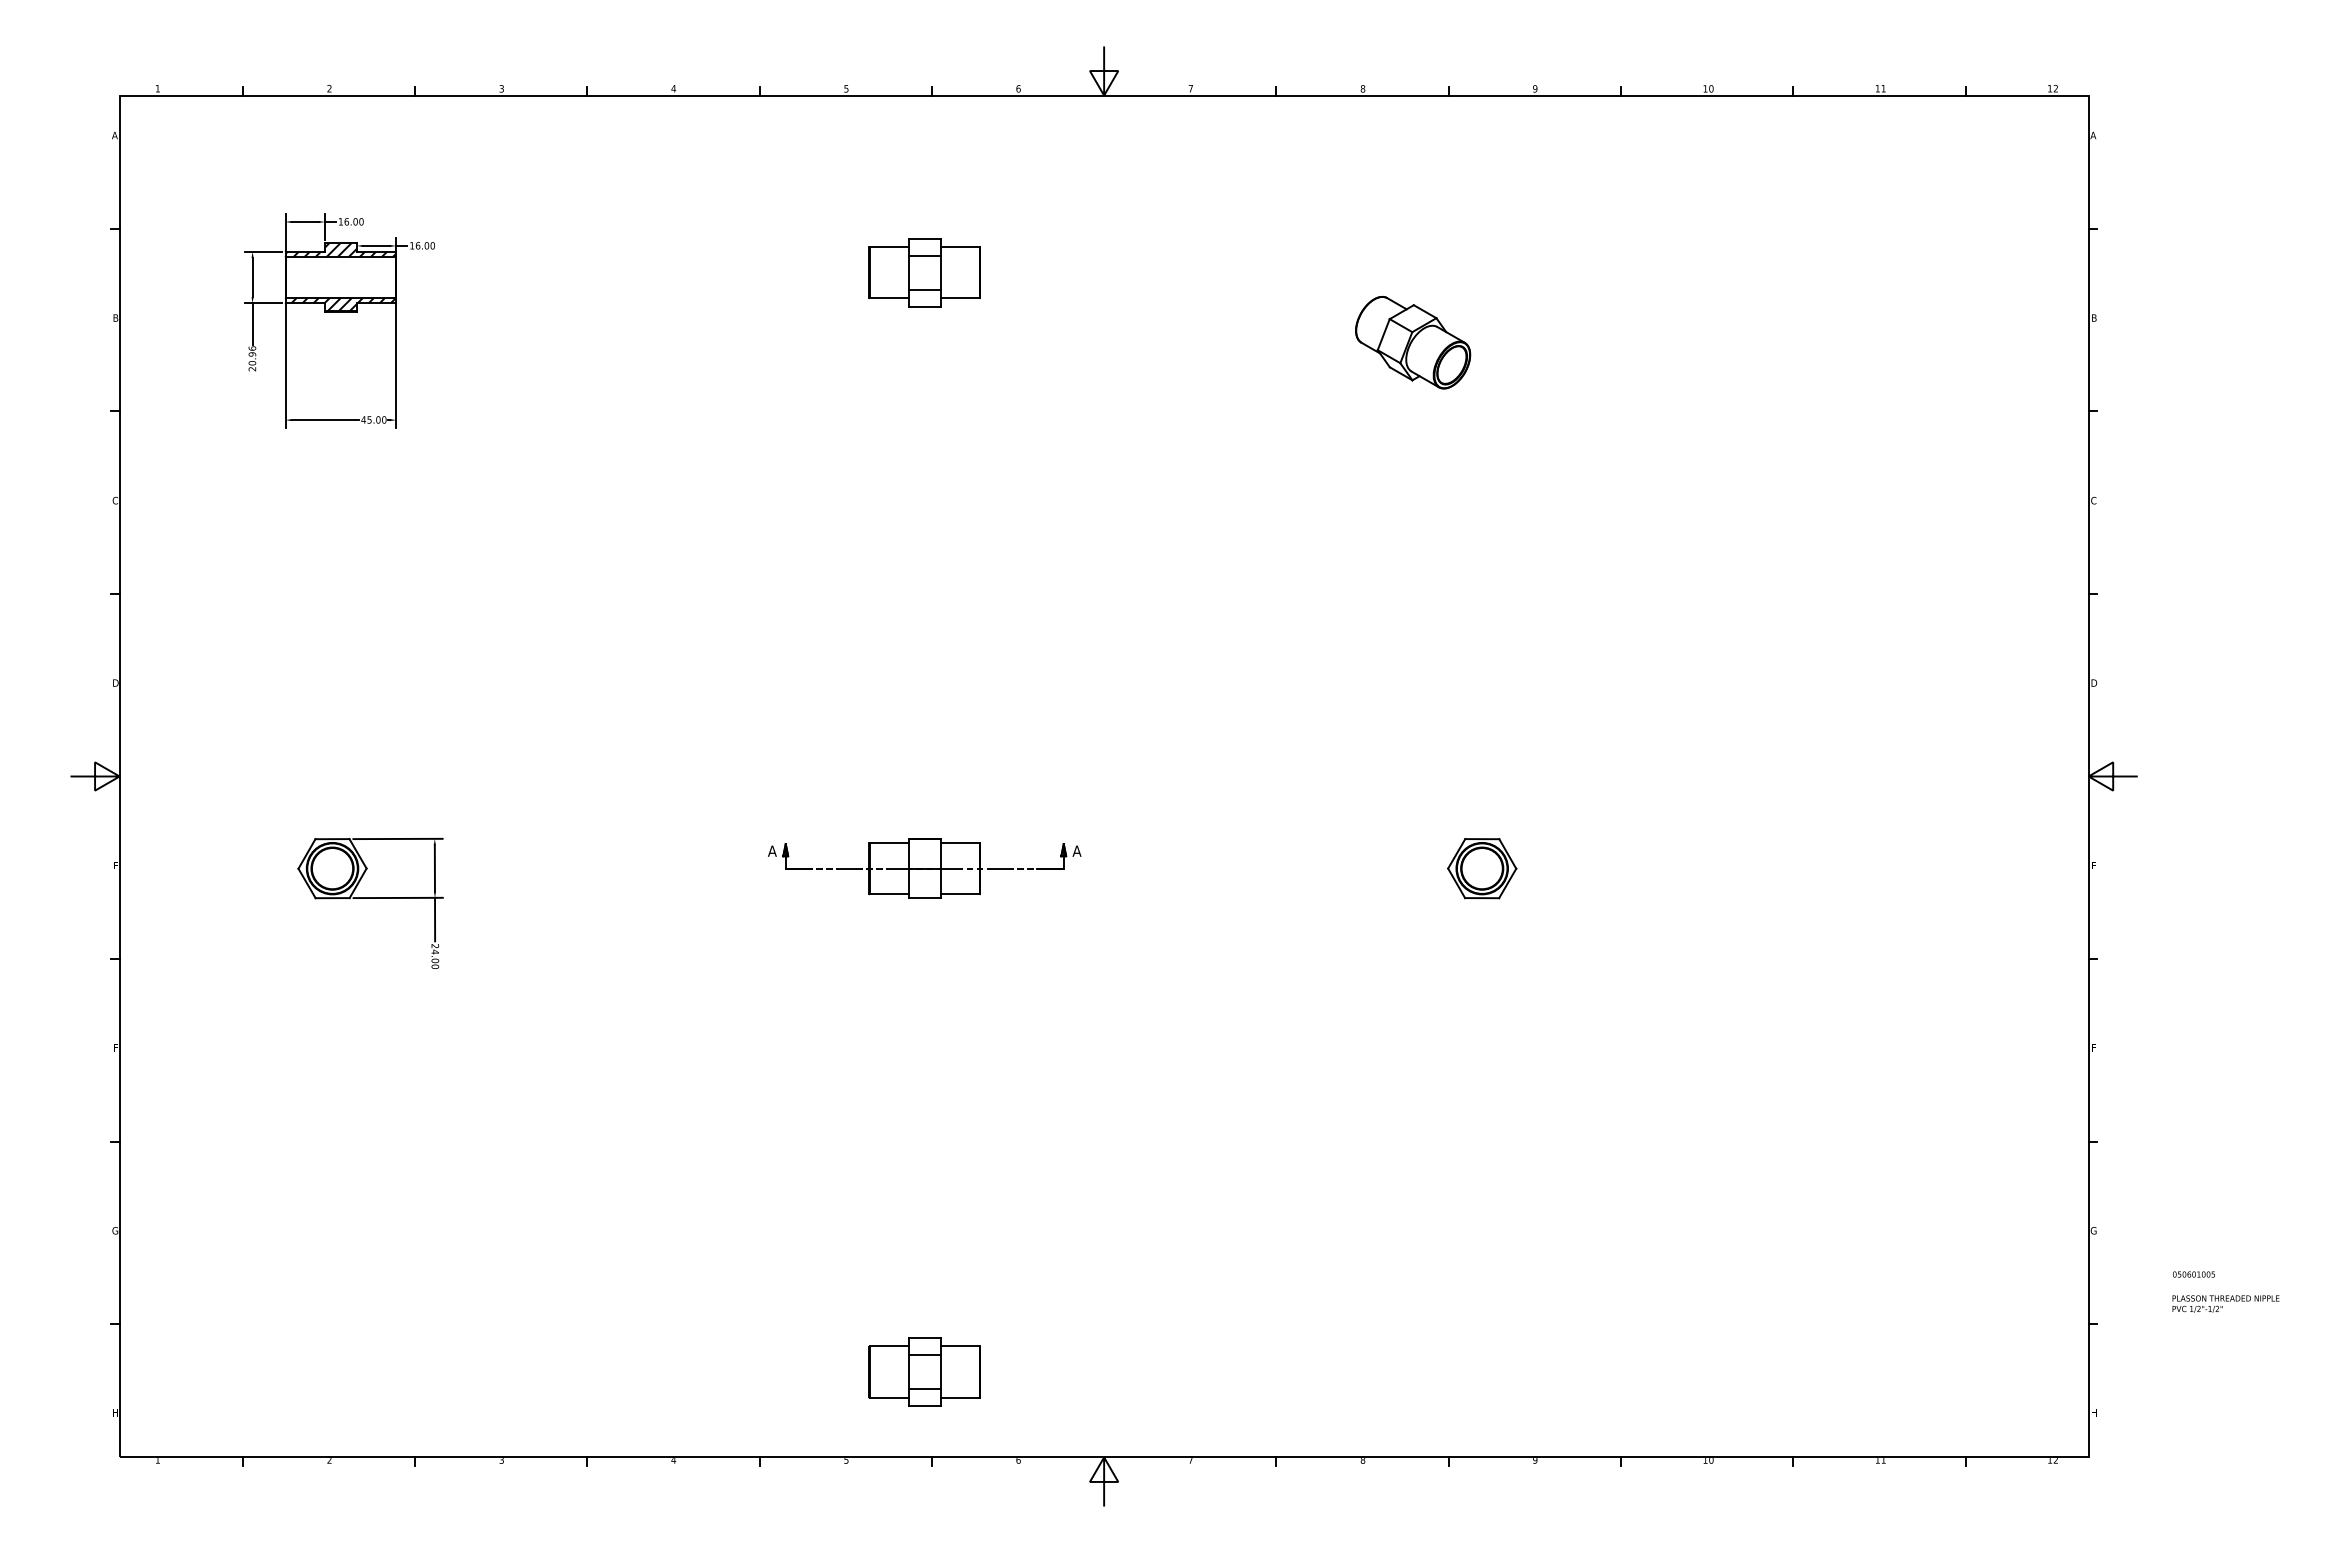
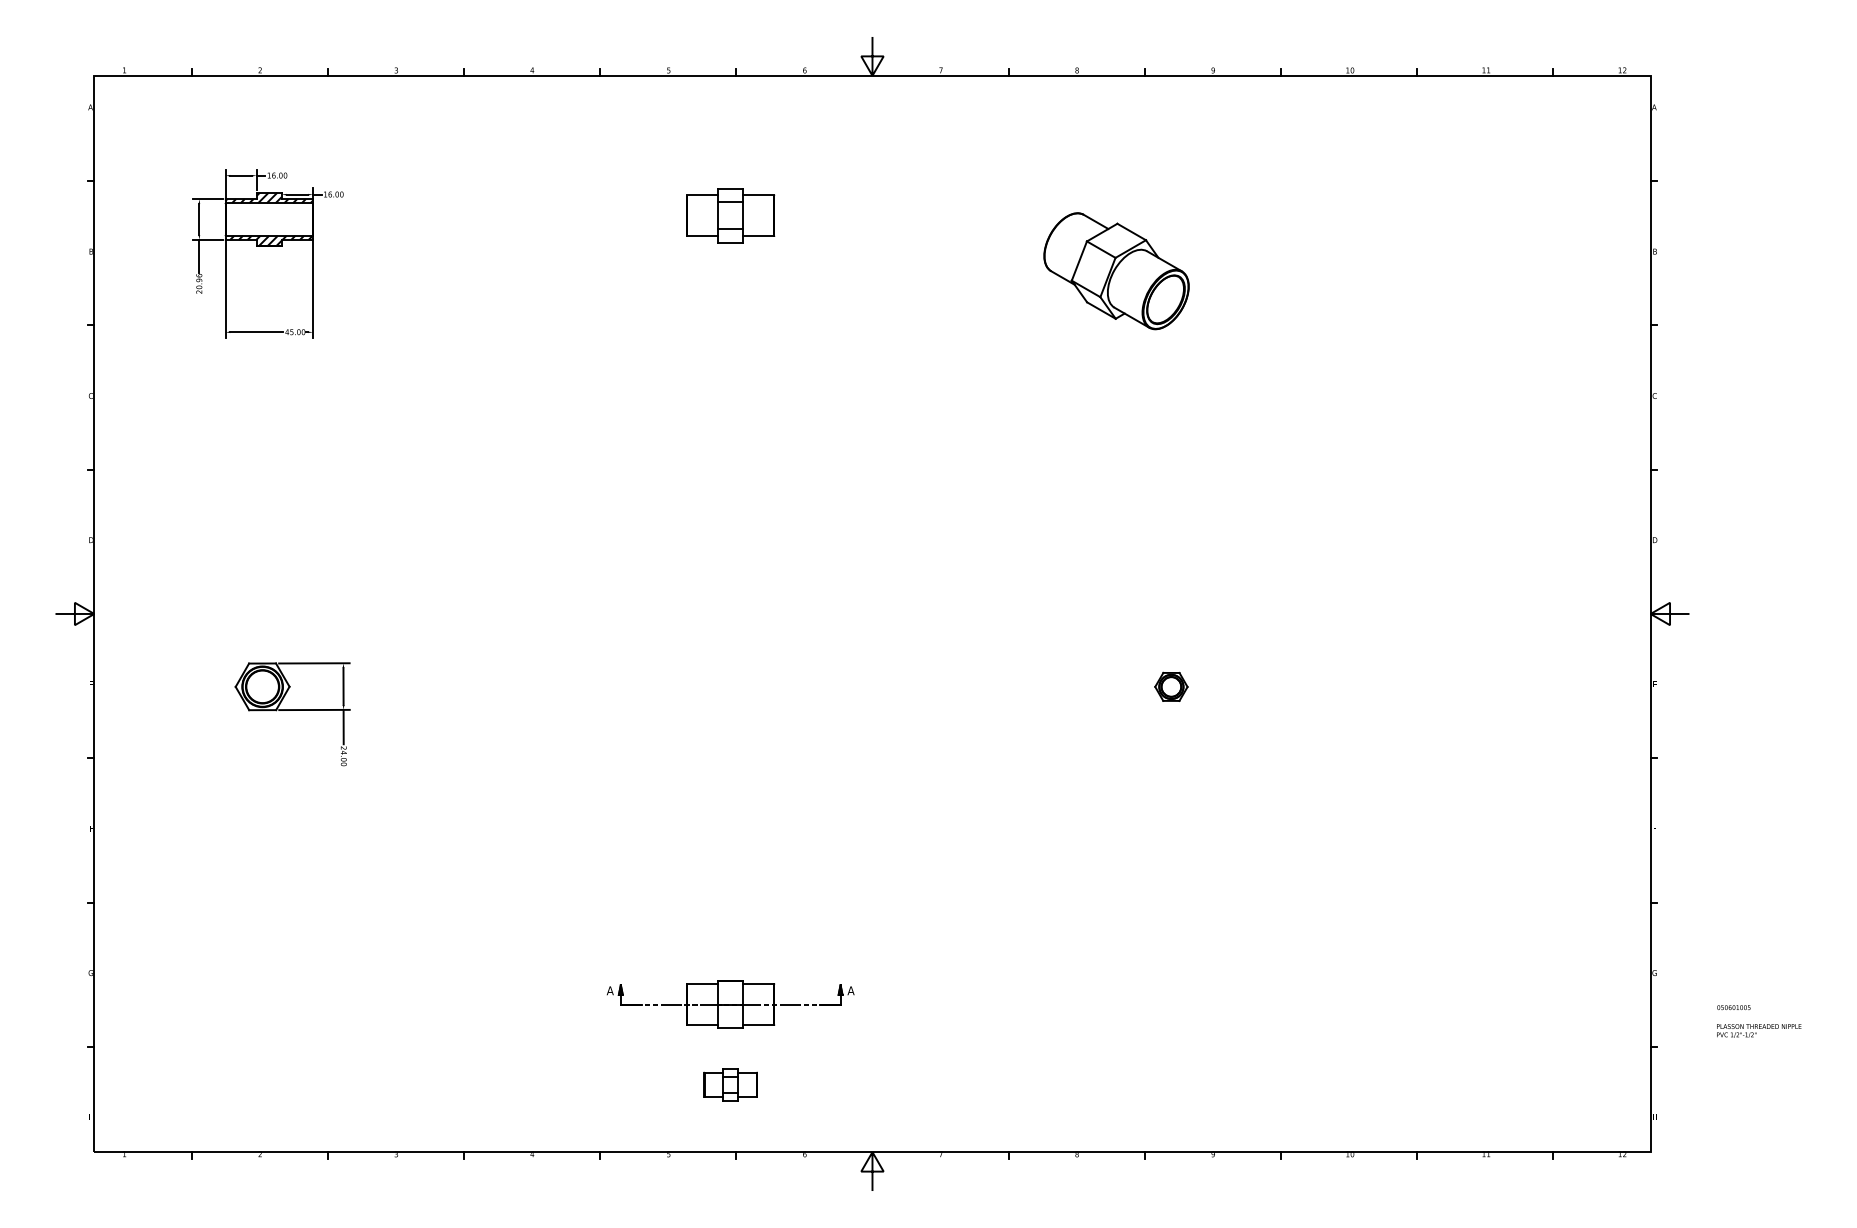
part: (1413, 342) -> (1117, 270), size x1.6
part: (924, 868) -> (730, 1004), moved
part: (1482, 868) -> (1171, 686), size x0.6
part: (924, 1371) -> (730, 1084), size x0.6

